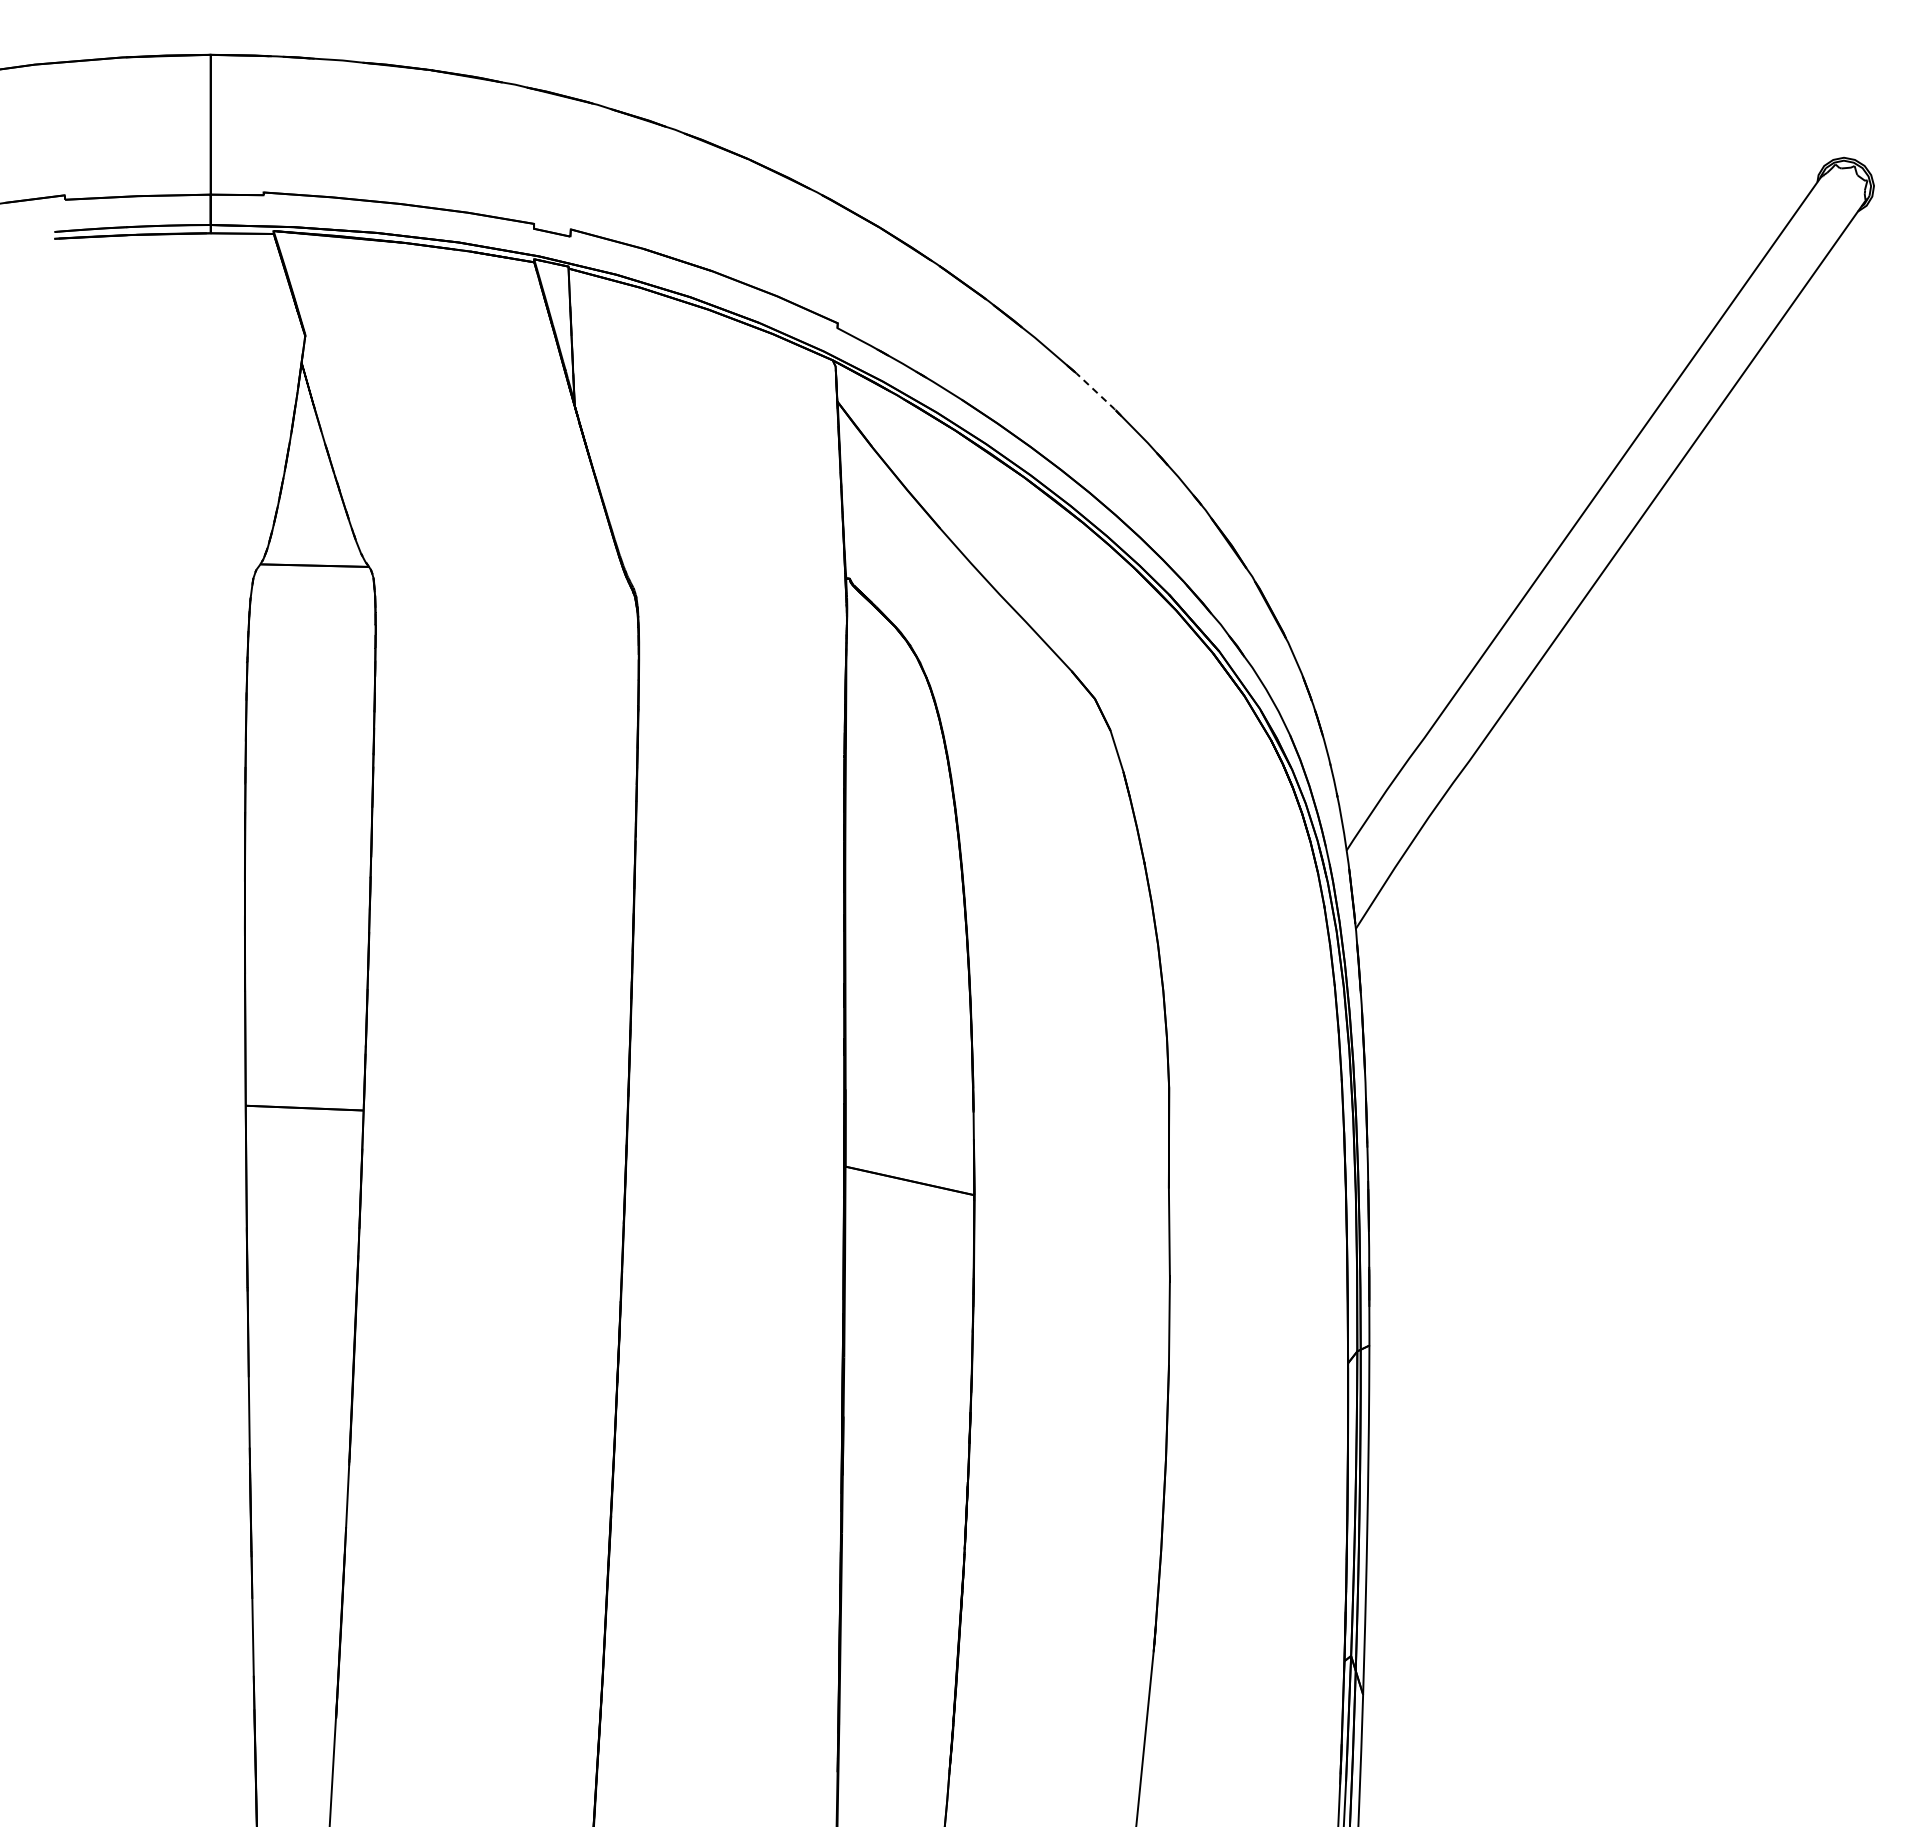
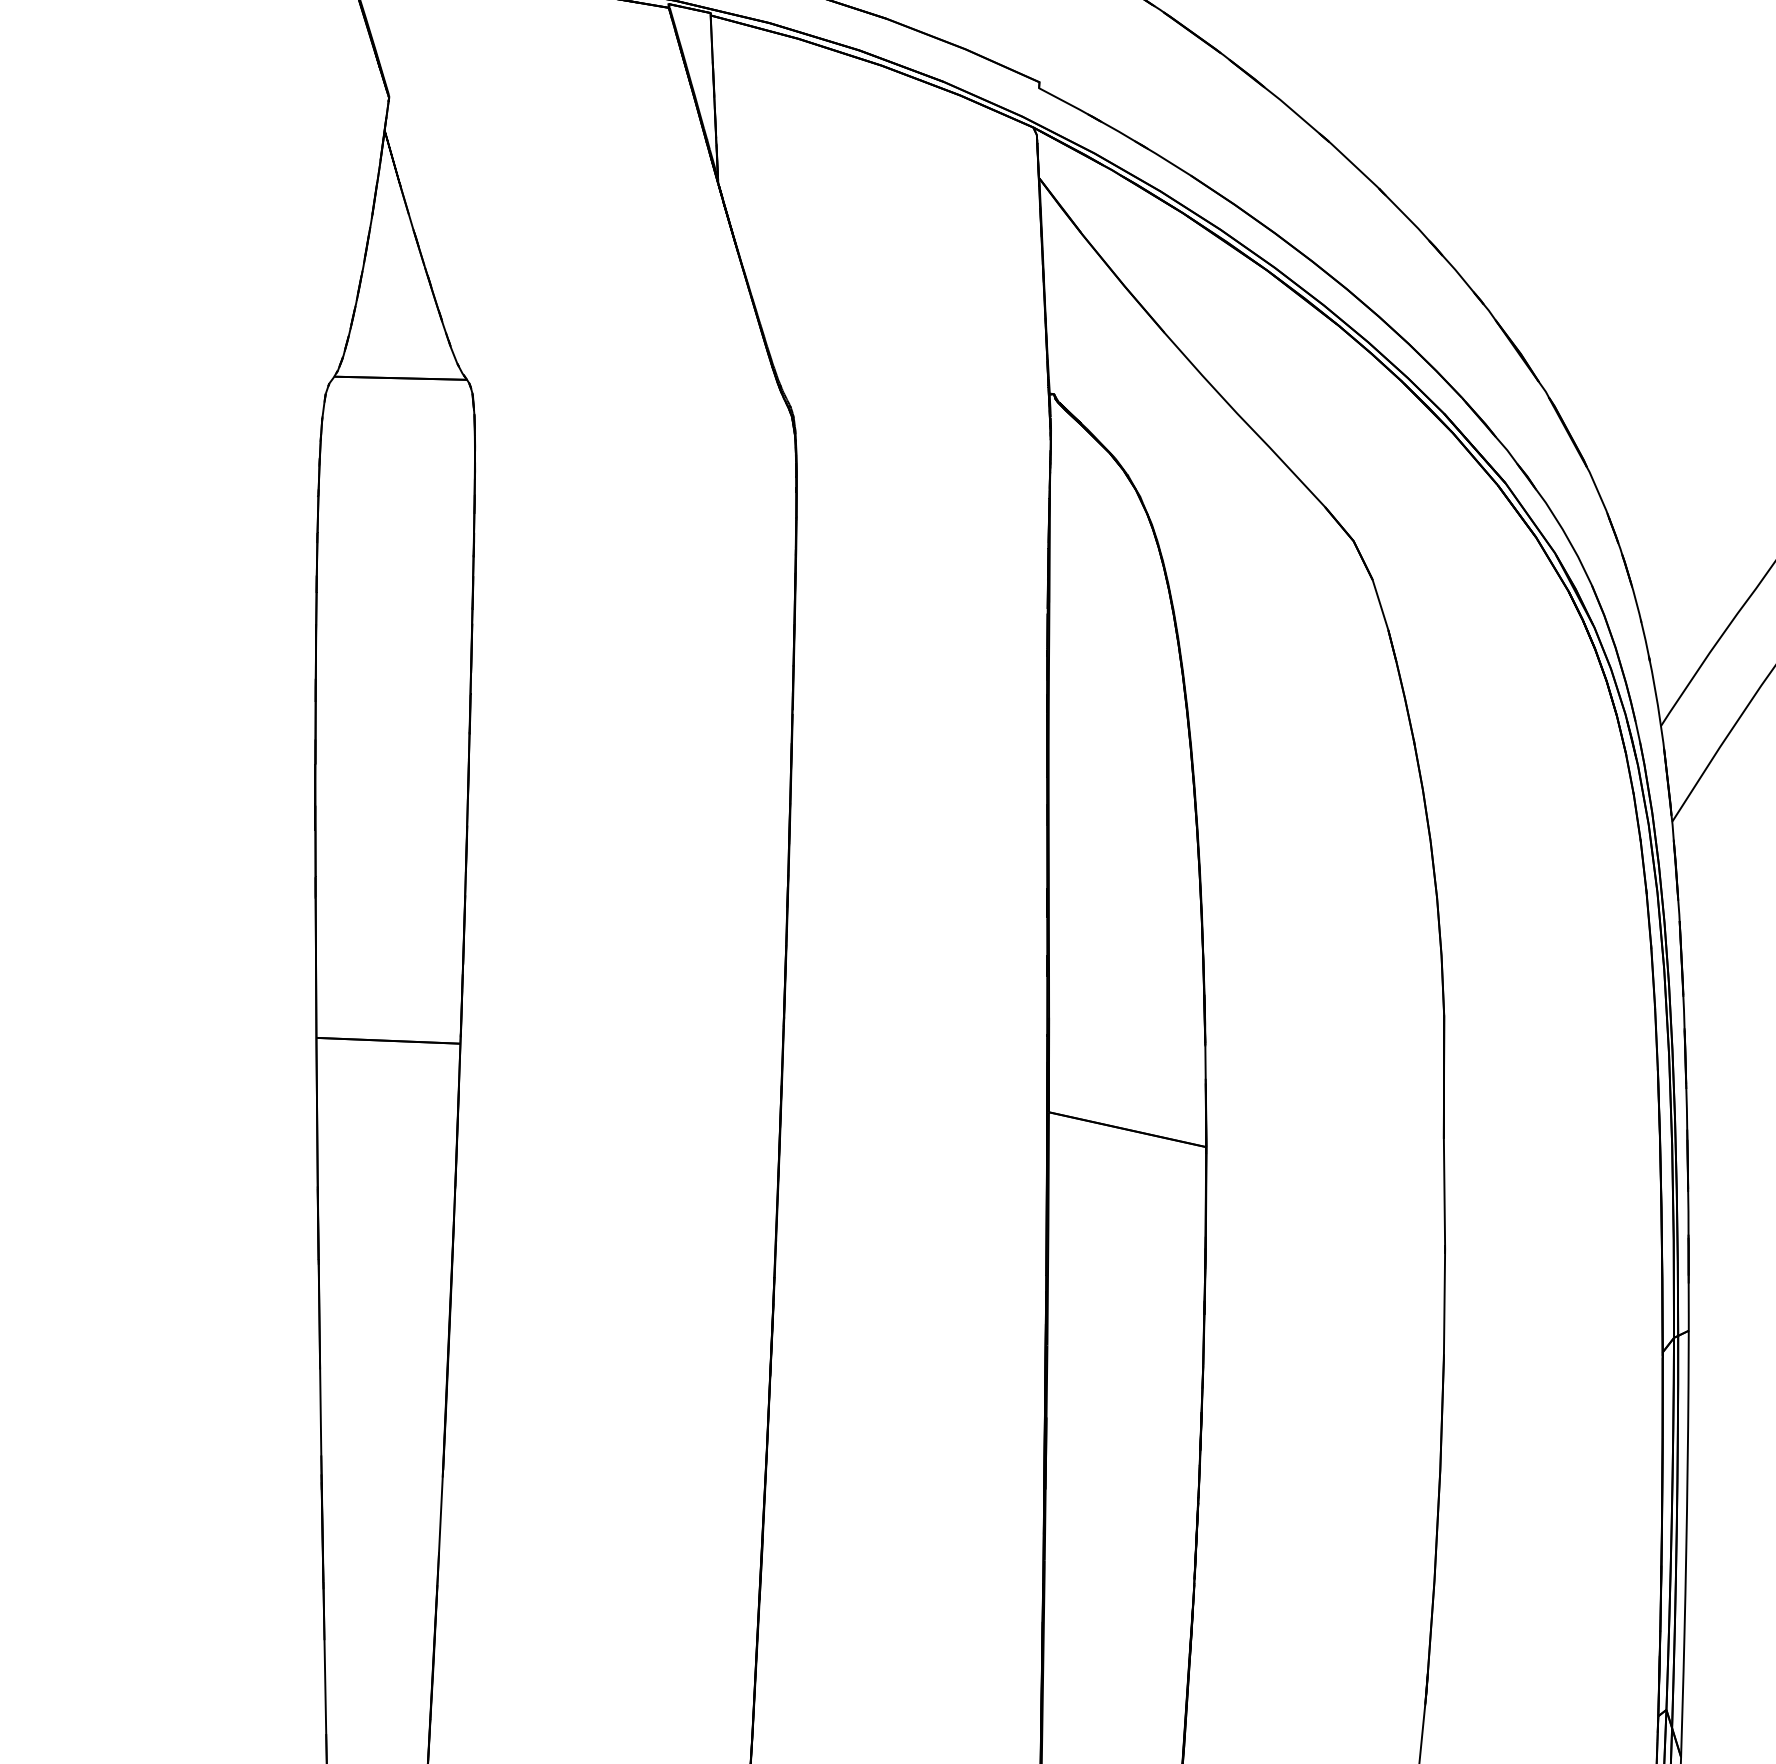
line: (1095, 391) -> (1354, 165), dashed -> solid

